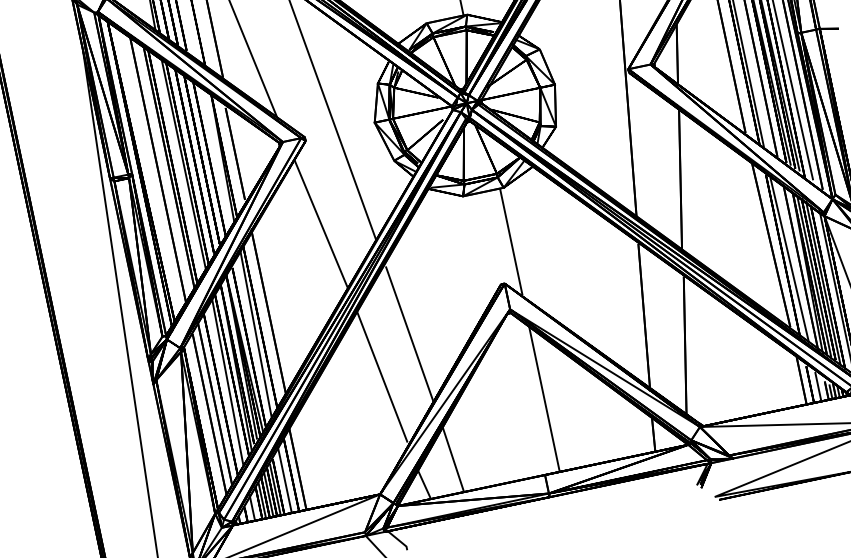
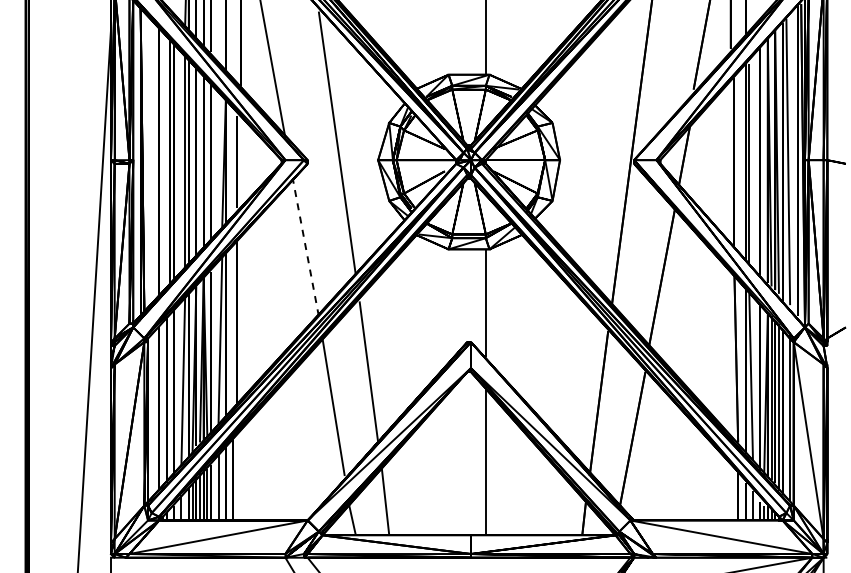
line: (320, 224) -> (305, 247), solid -> dashed

